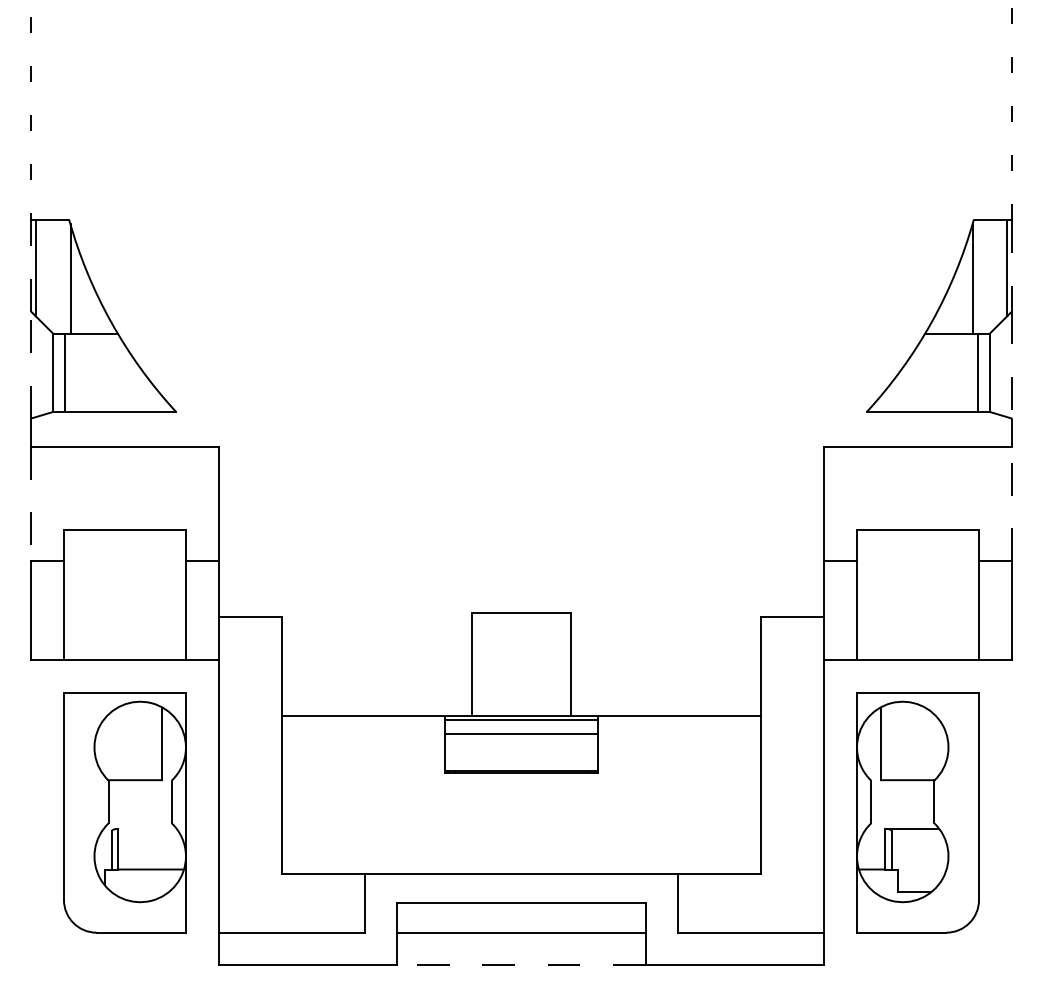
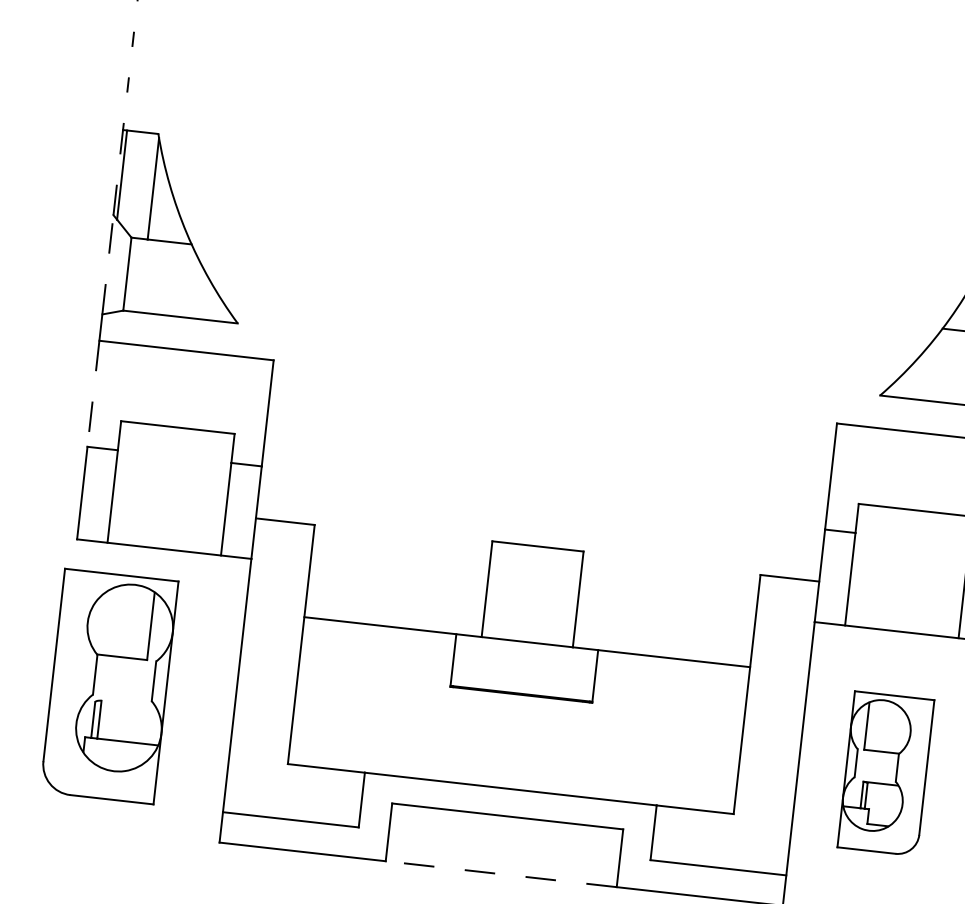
line: (65, 372) -> (138, 275), removed
line: (521, 720) -> (526, 646), removed
line: (521, 733) -> (525, 658), removed
part: (124, 812) -> (108, 686), moved
part: (917, 812) -> (885, 773), size x0.7
line: (521, 932) -> (504, 843), removed

